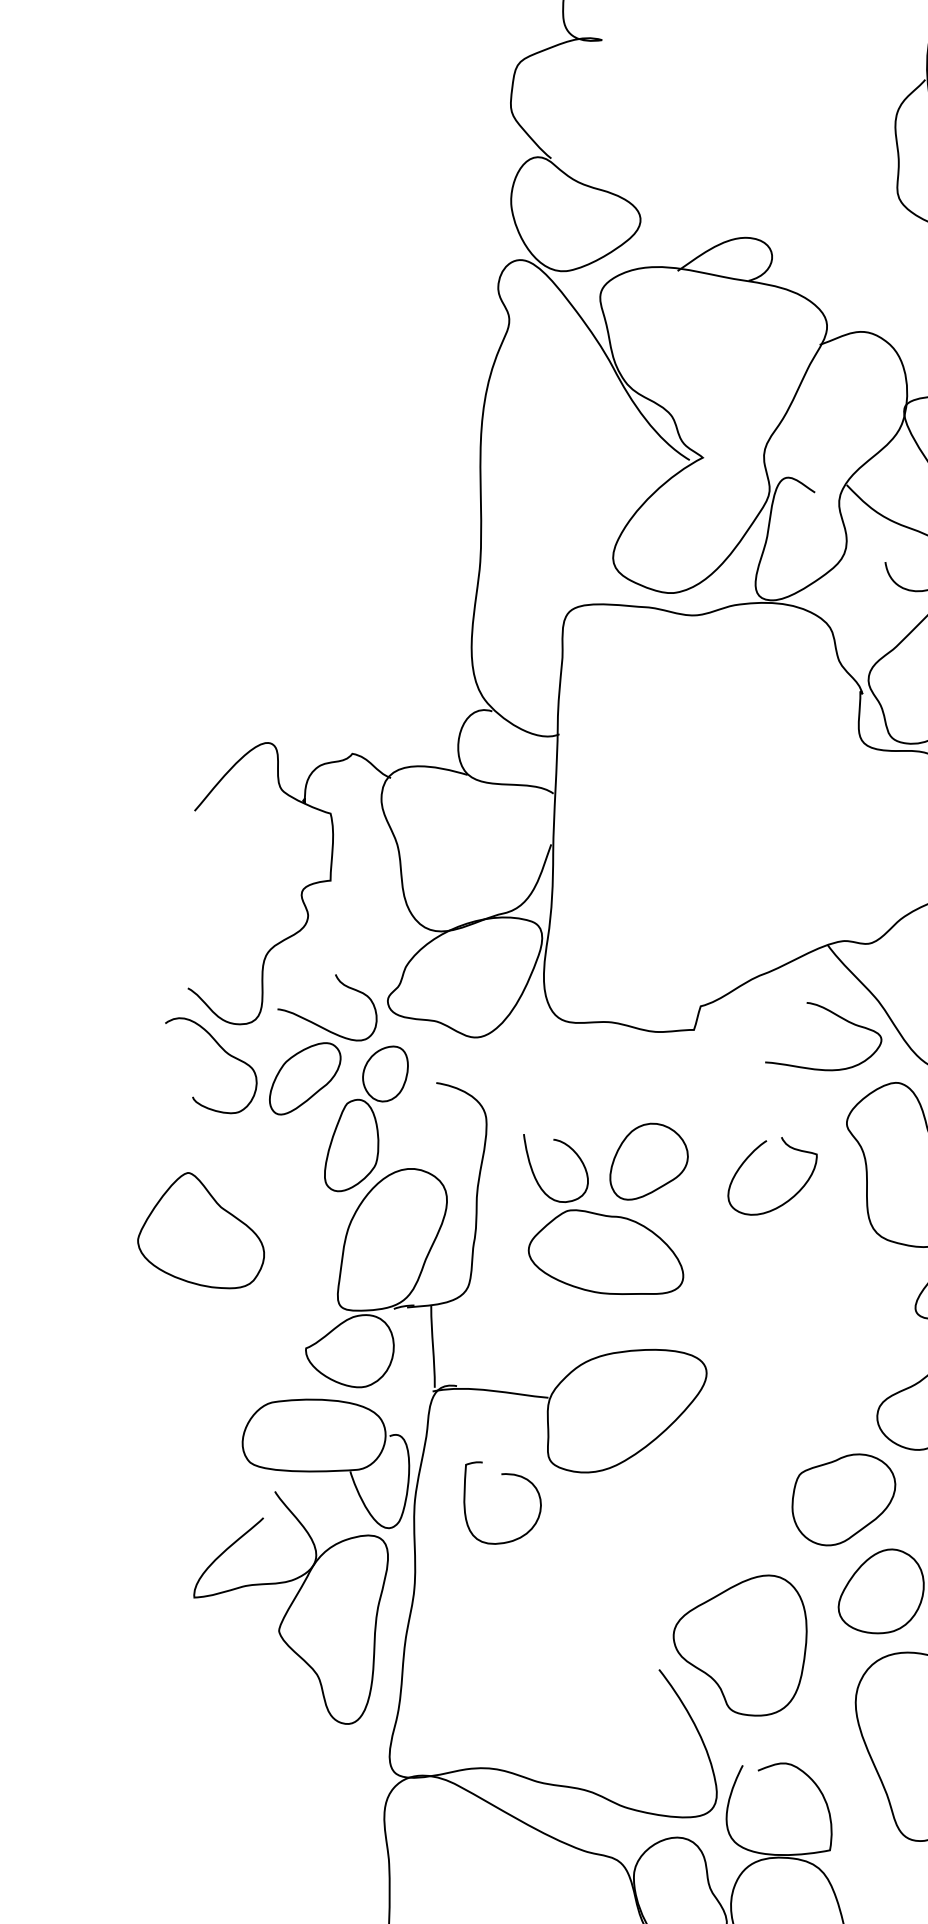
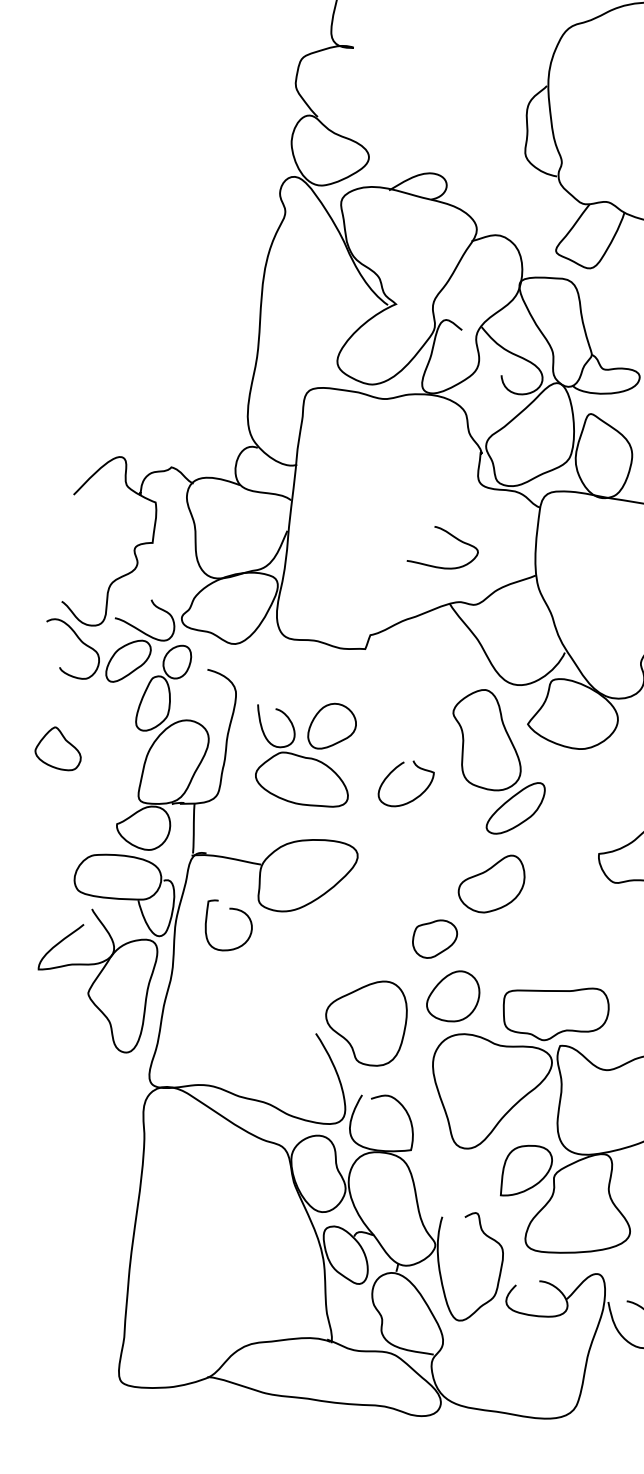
curve: (835, 1016) -> (451, 536), moved
curve: (750, 1157) -> (393, 771), moved
part: (198, 1231) -> (57, 748), size x0.6
part: (843, 1498) -> (434, 938), size x0.7

